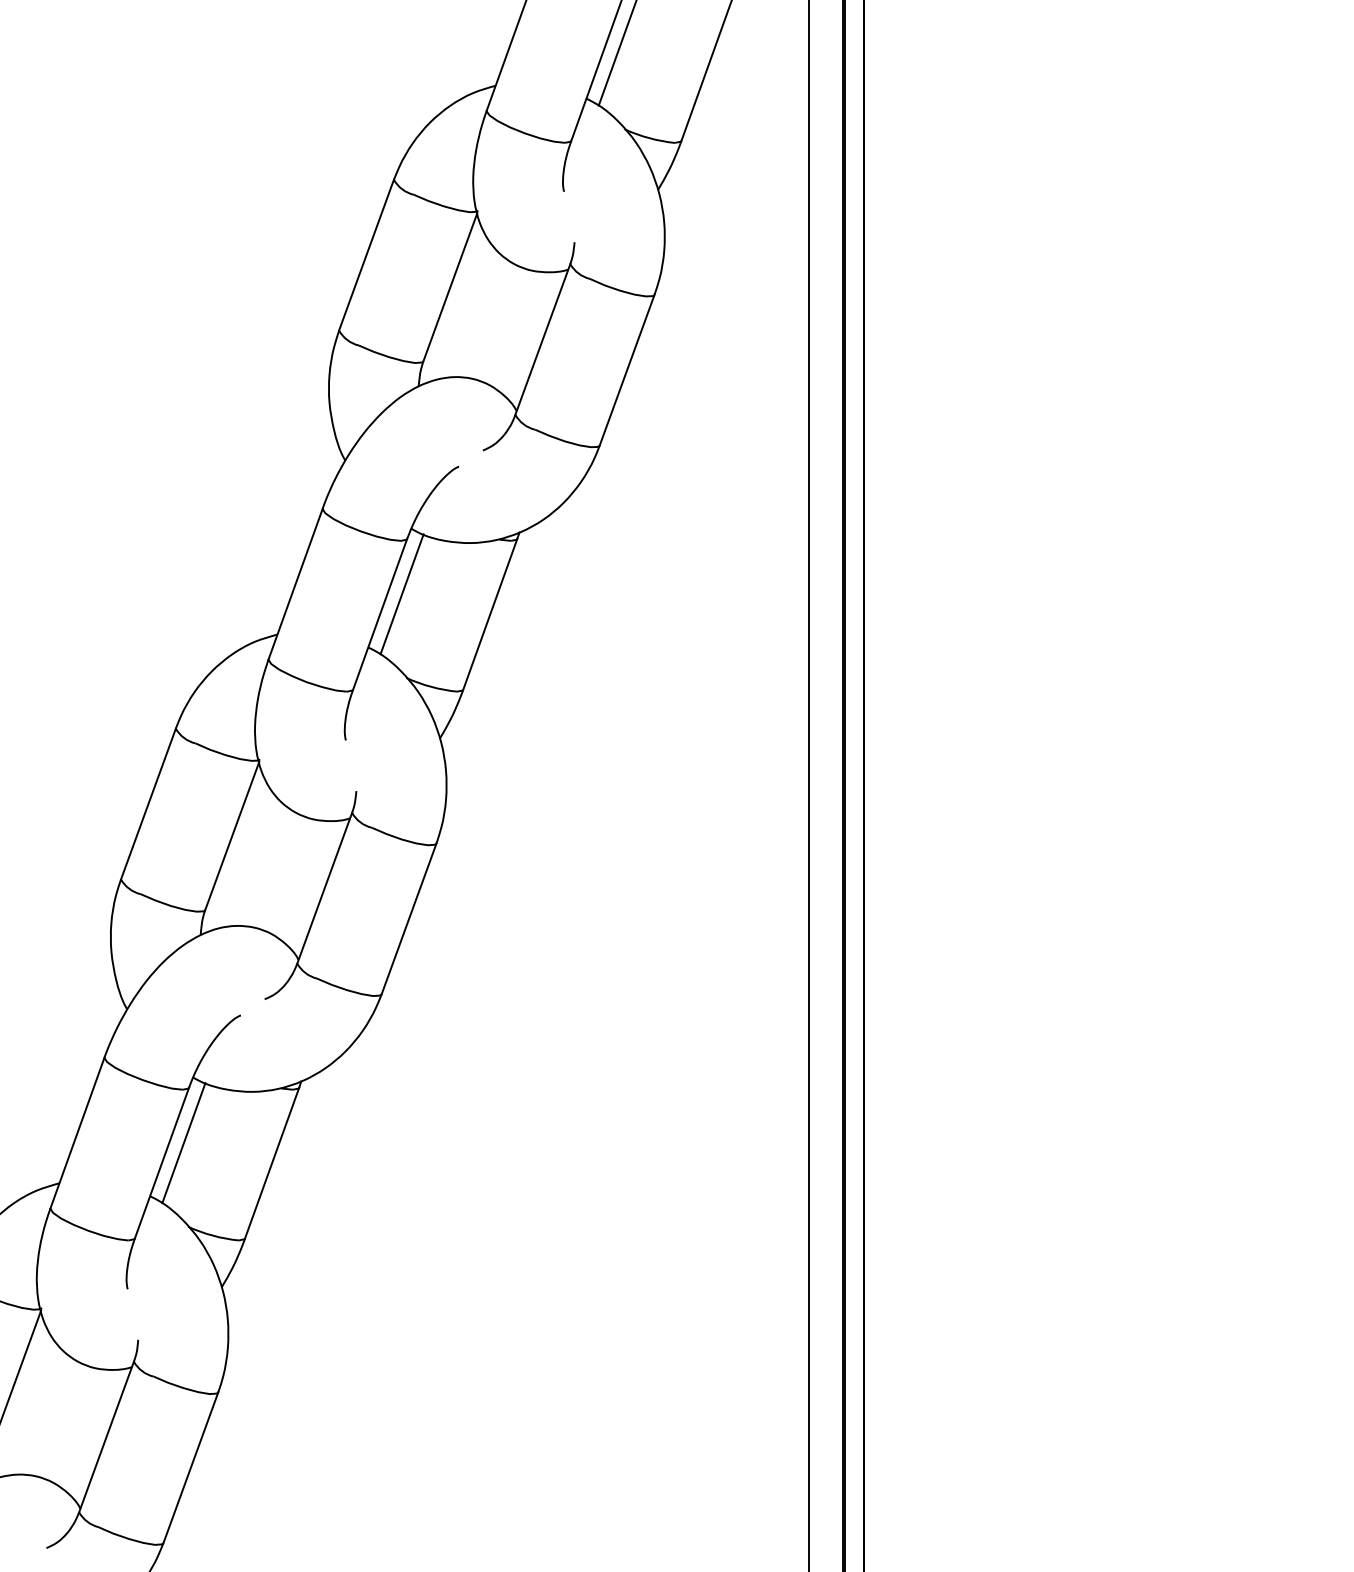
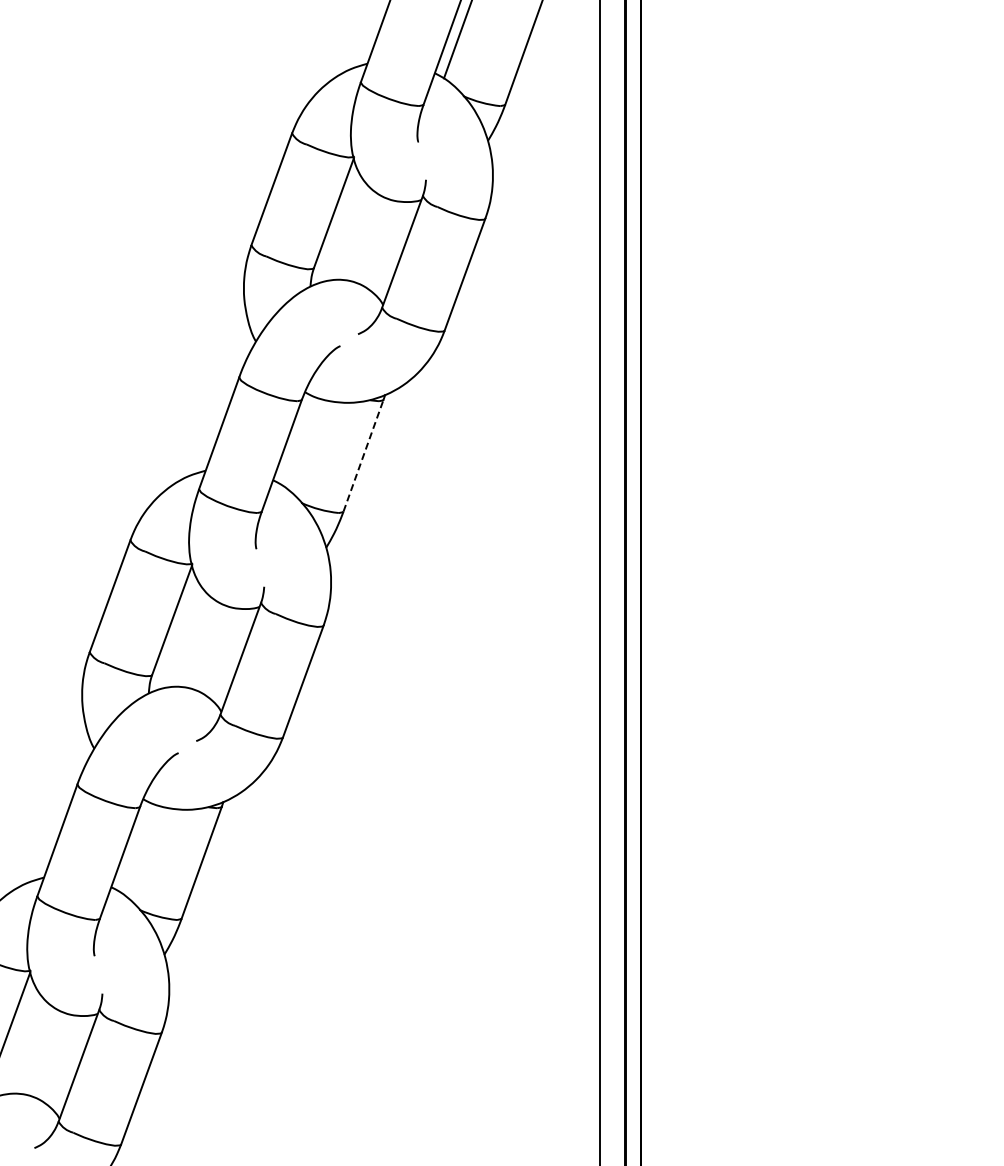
line: (402, 593) -> (298, 440), removed
line: (490, 614) -> (363, 455), solid -> dashed
line: (184, 1142) -> (136, 847), removed

